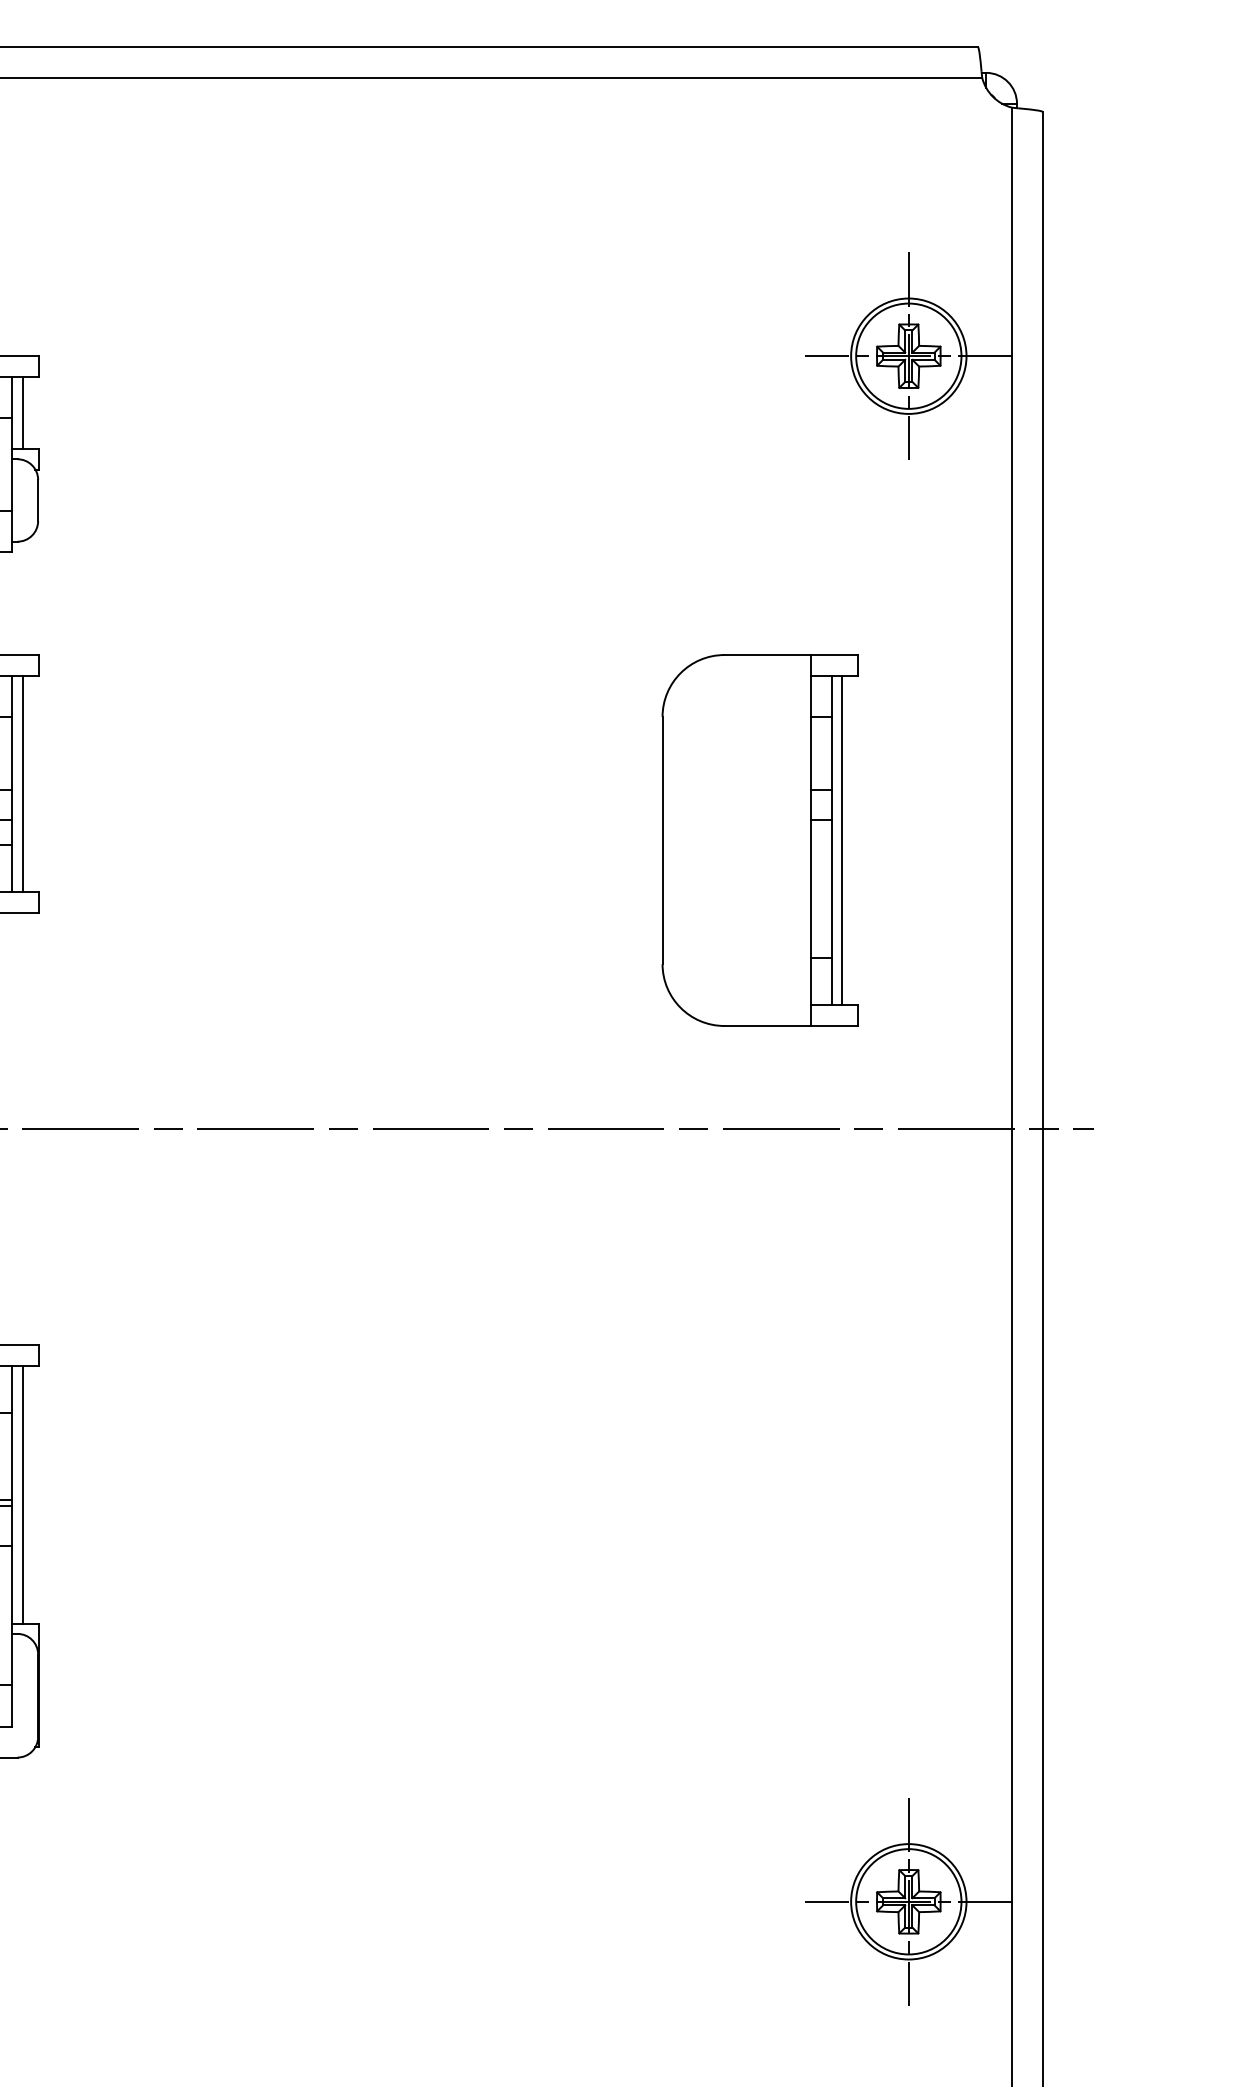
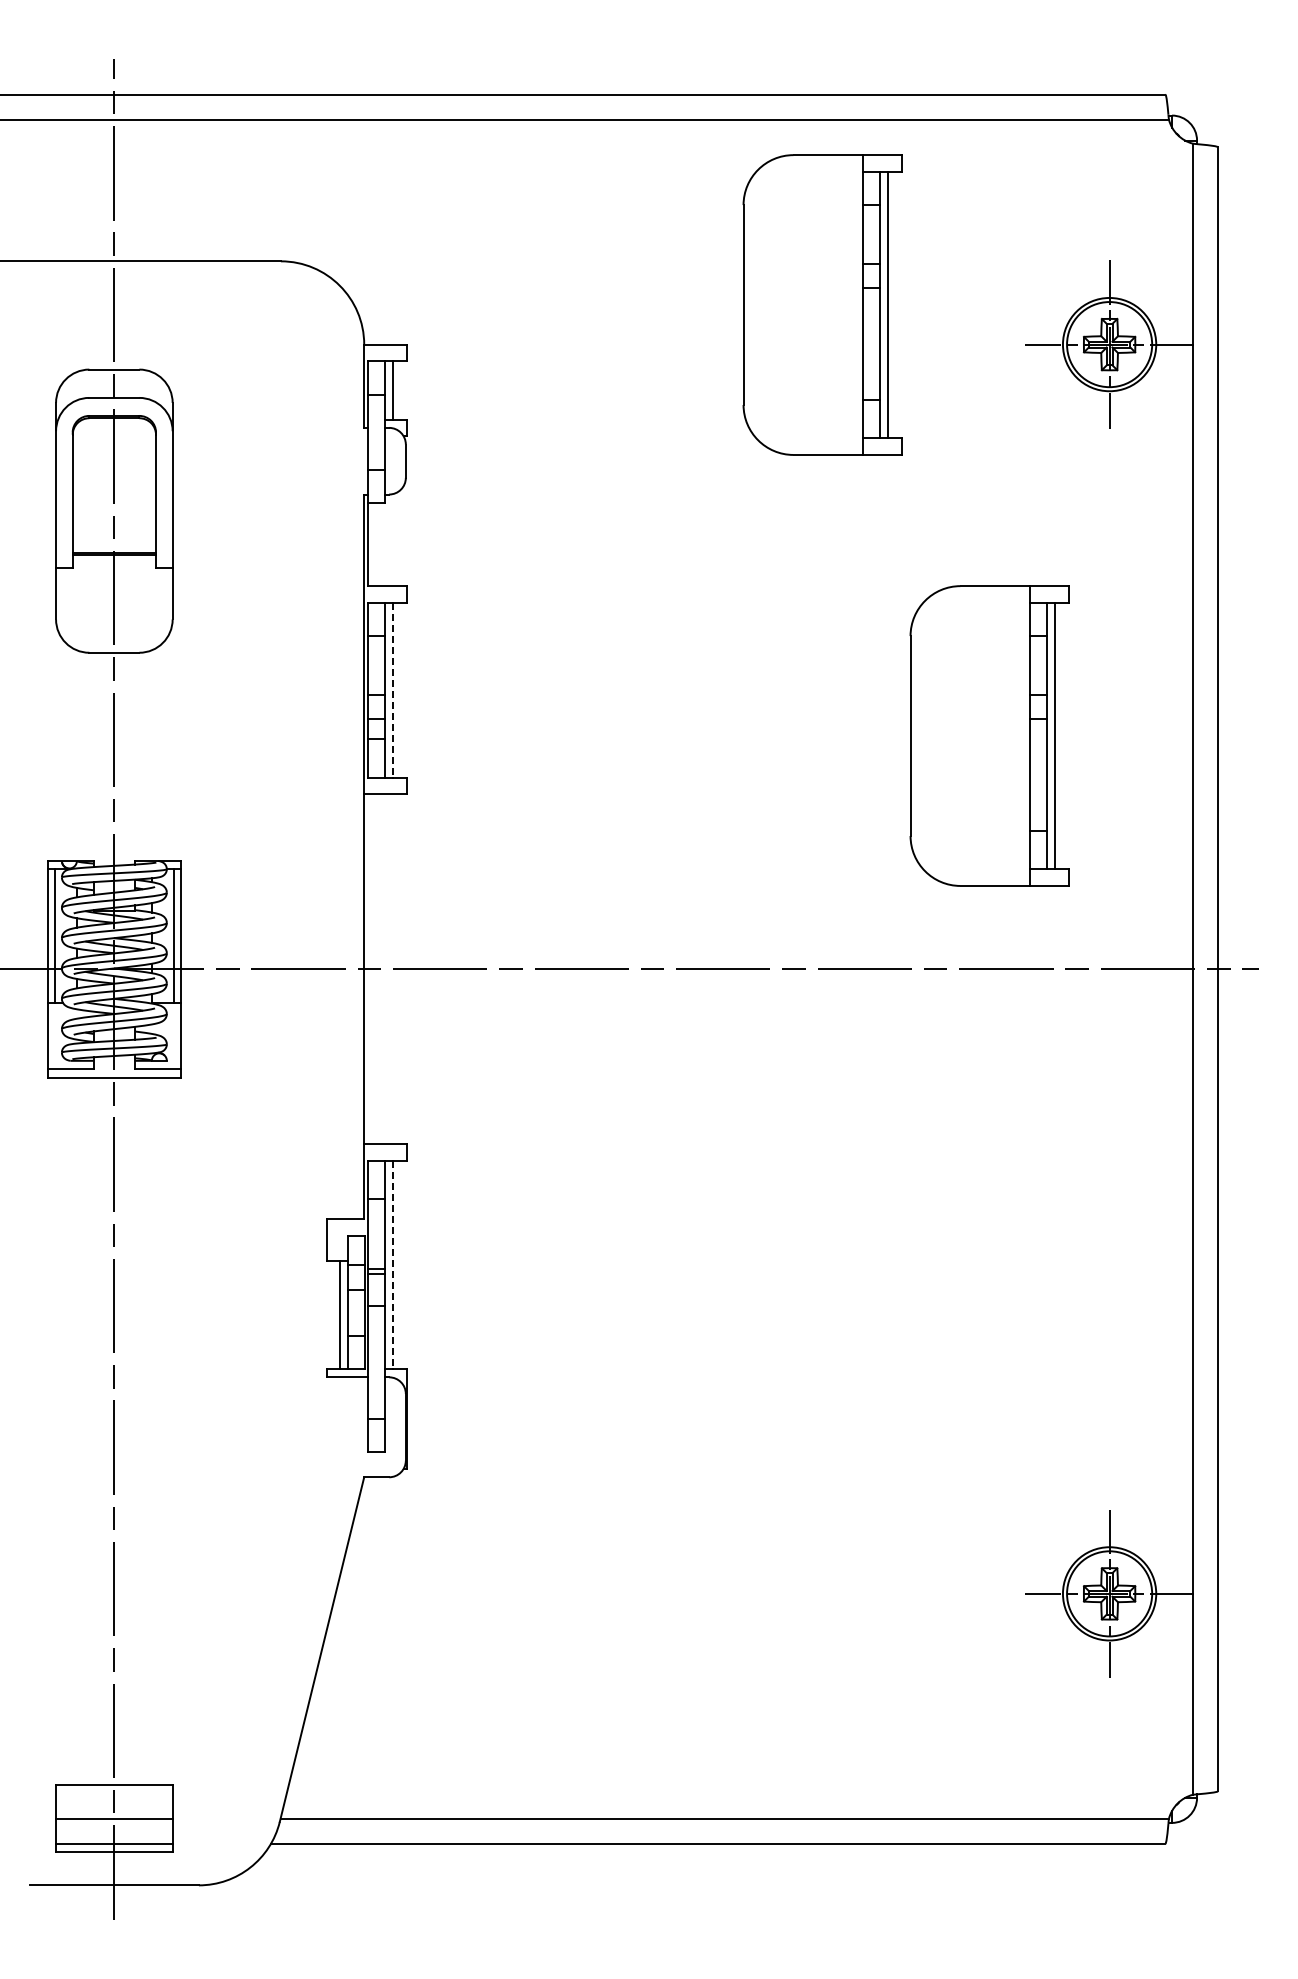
part: (553, 306) -> (822, 304), added
line: (22, 784) -> (393, 690), solid -> dashed
line: (22, 1495) -> (393, 1265), solid -> dashed

